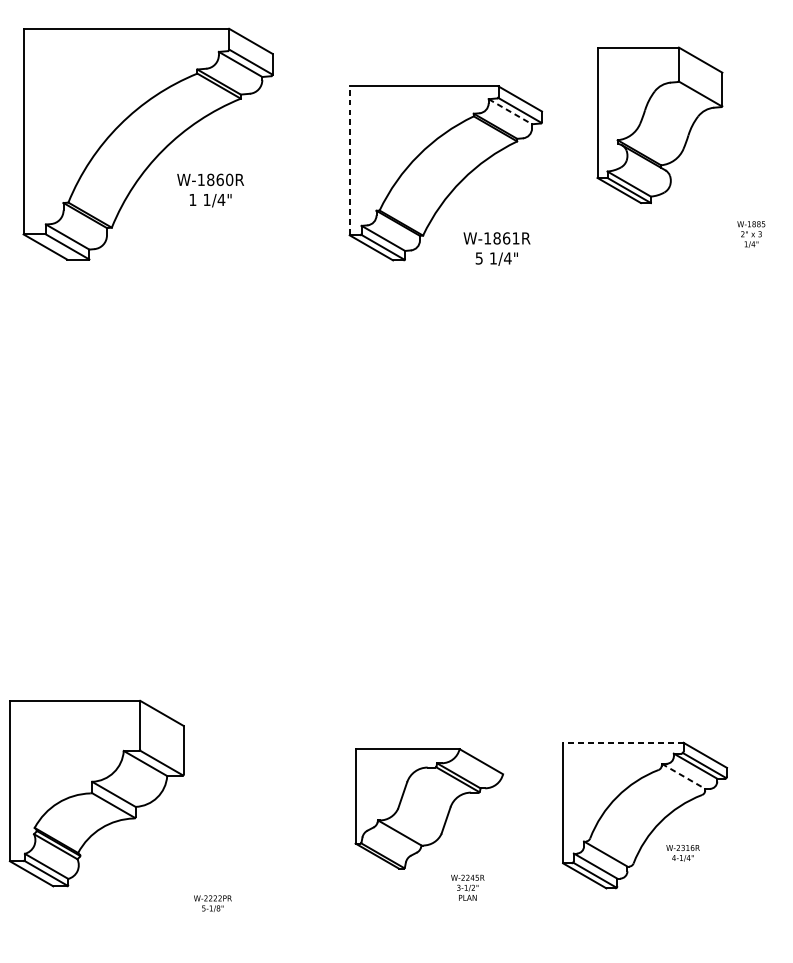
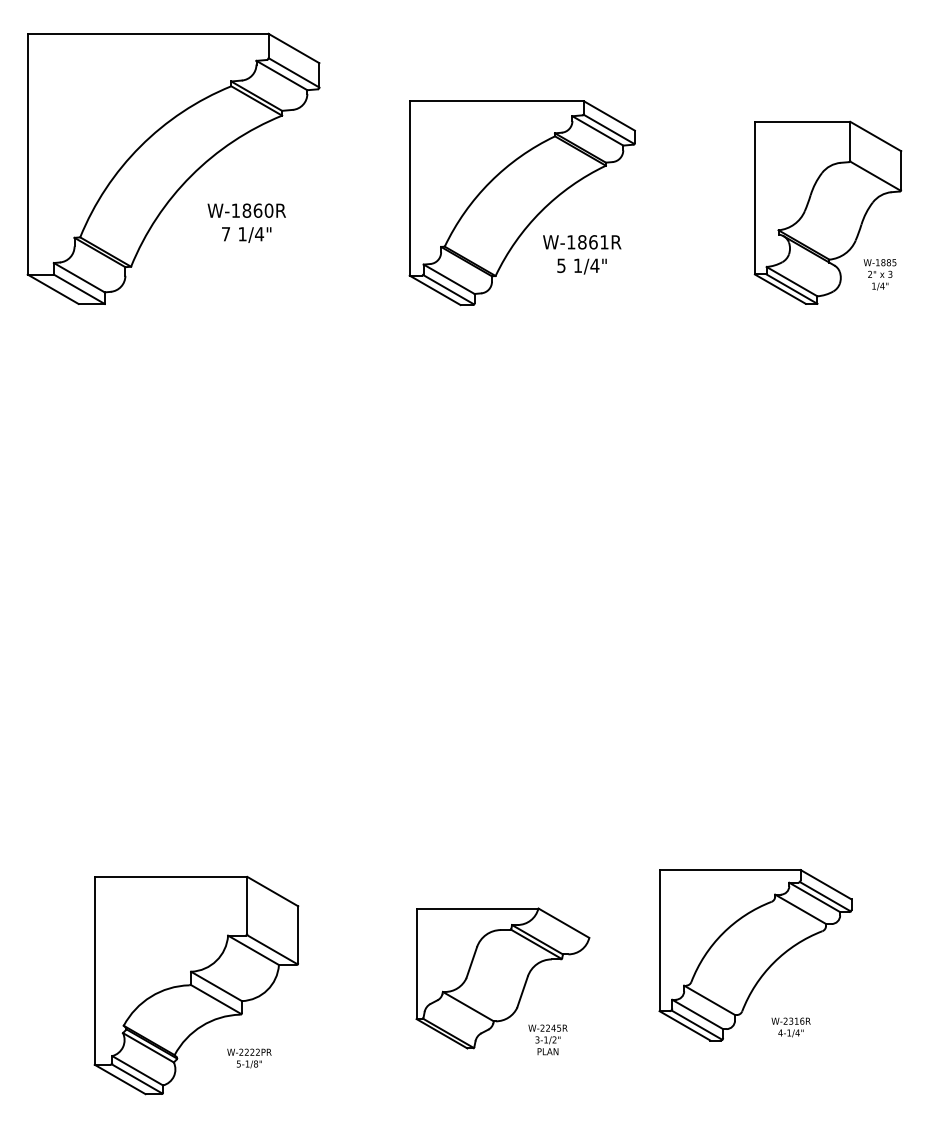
line: (510, 112) -> (598, 131), dashed -> solid
part: (659, 125) -> (827, 212), moved
line: (349, 160) -> (409, 188), dashed -> solid
text: (193, 200) -> (226, 234), 1 -> 7
text: (497, 248) -> (582, 254), moved
line: (623, 743) -> (730, 870), dashed -> solid
line: (684, 776) -> (801, 909), dashed -> solid
part: (96, 793) -> (196, 985), moved
part: (428, 808) -> (502, 978), moved
text: (682, 853) -> (790, 1027), moved

